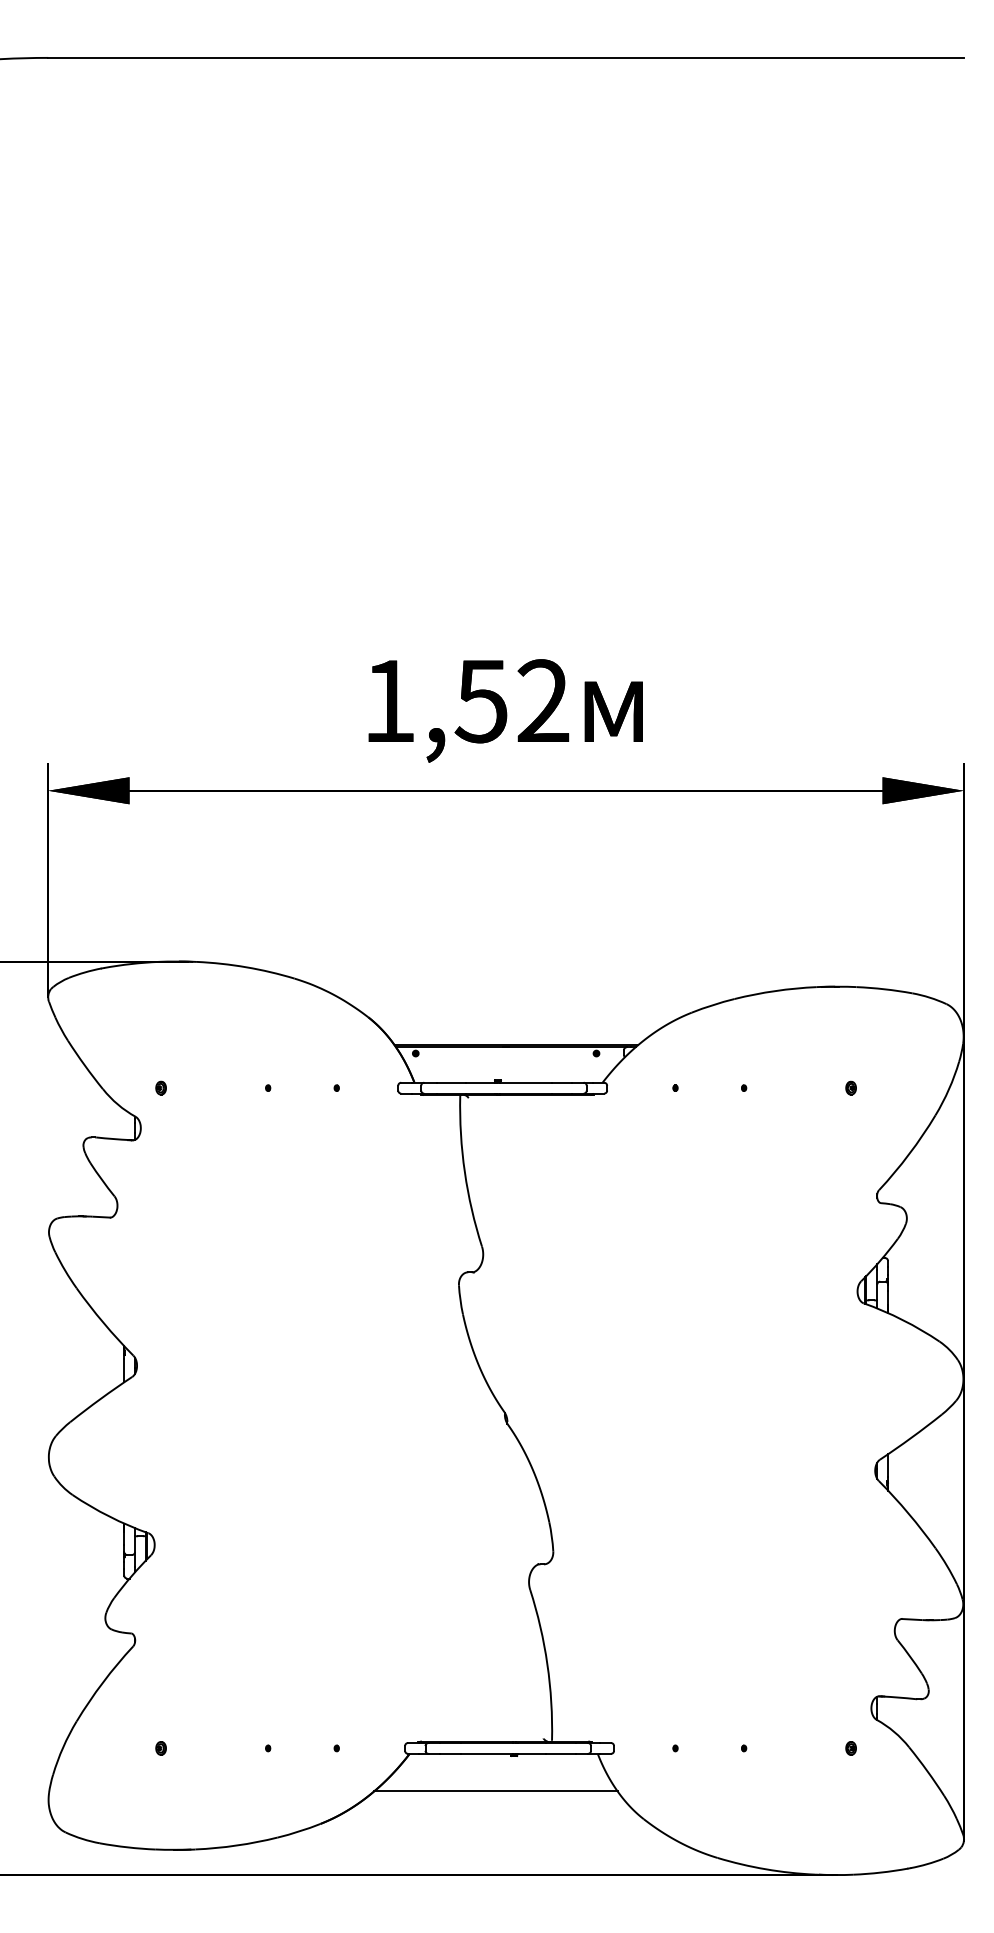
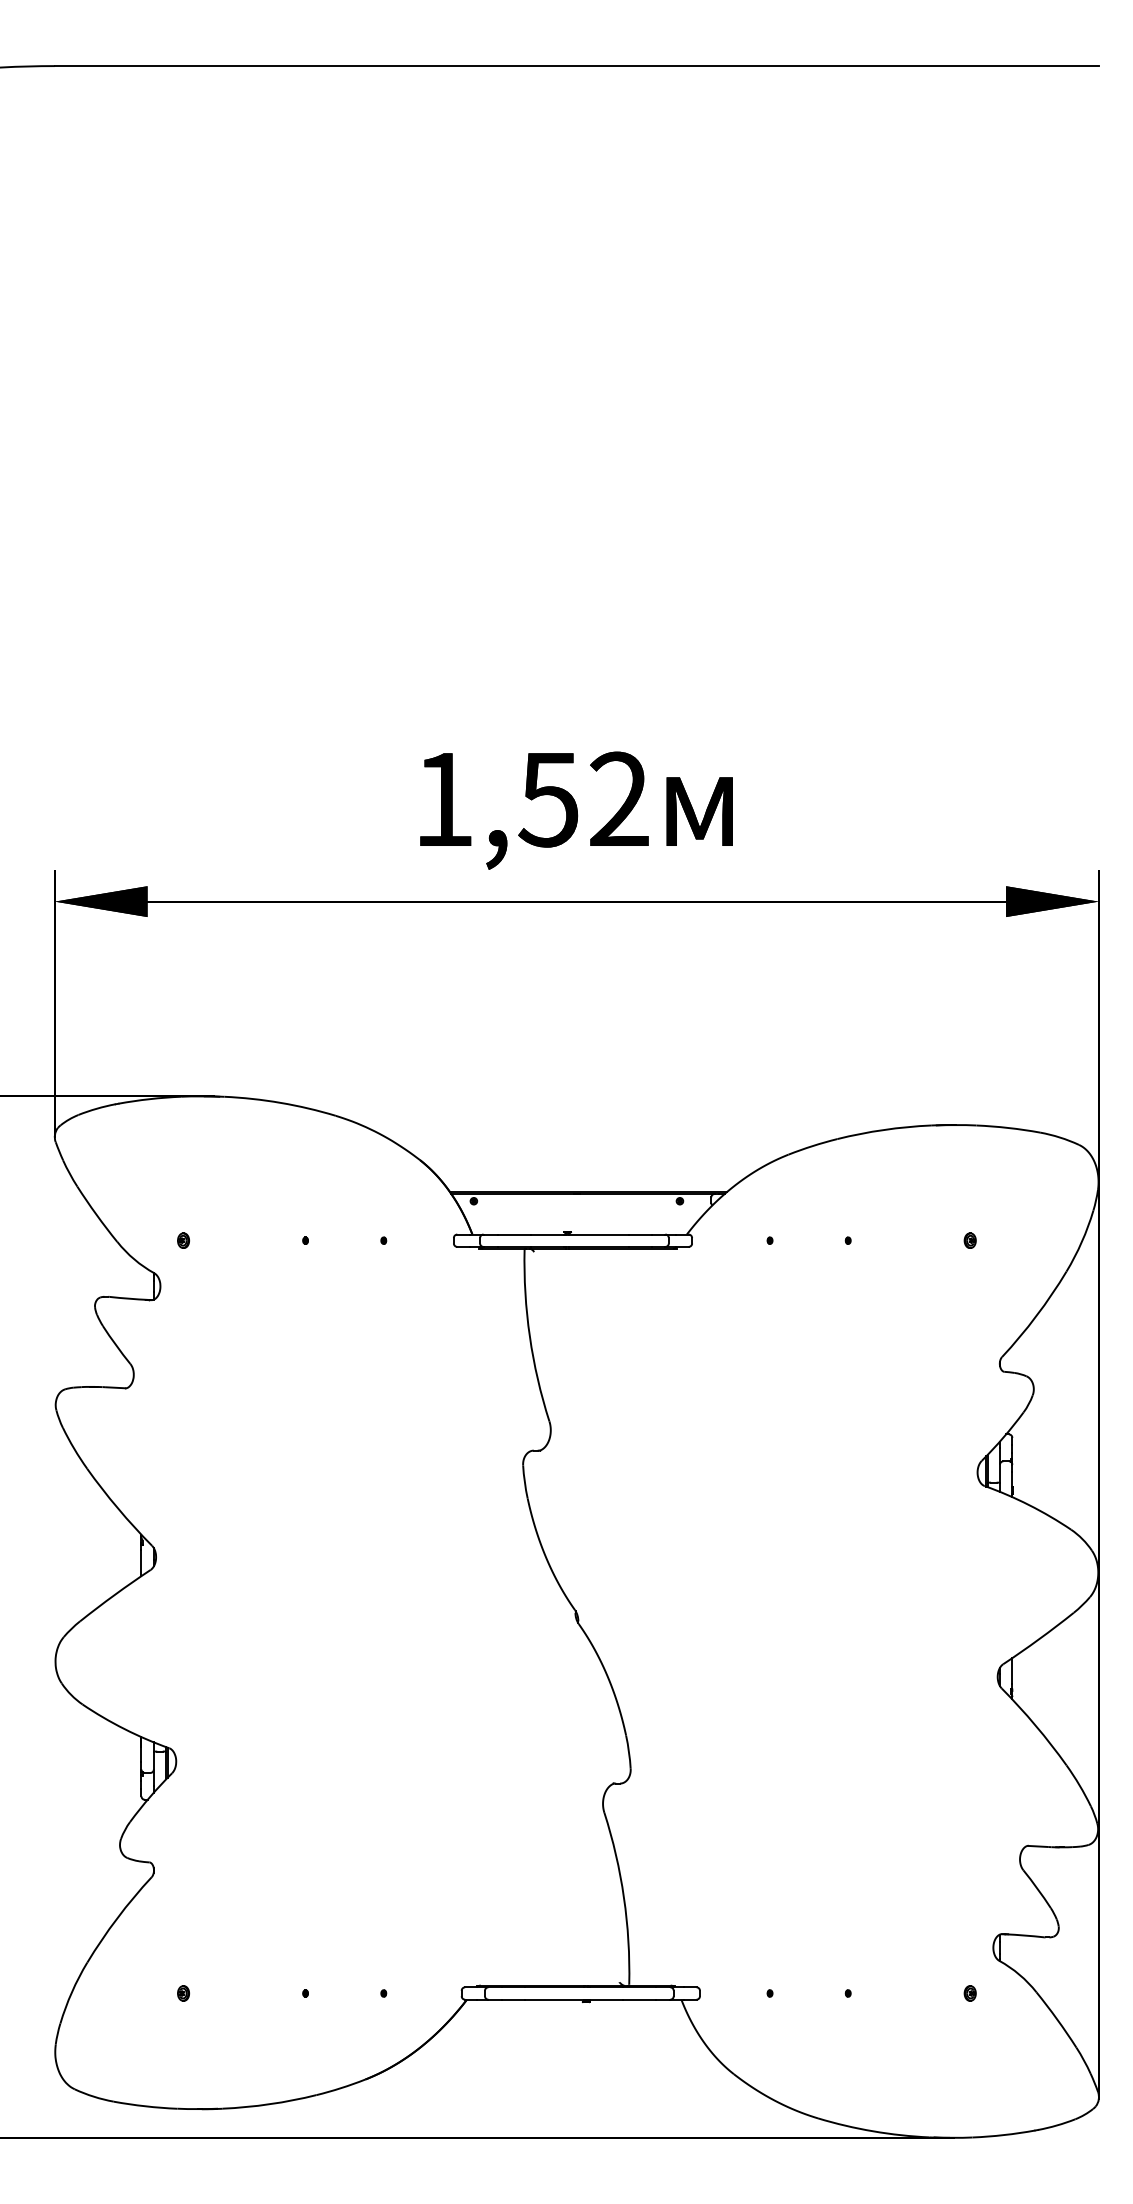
line: (495, 1791) -> (564, 2042), removed

